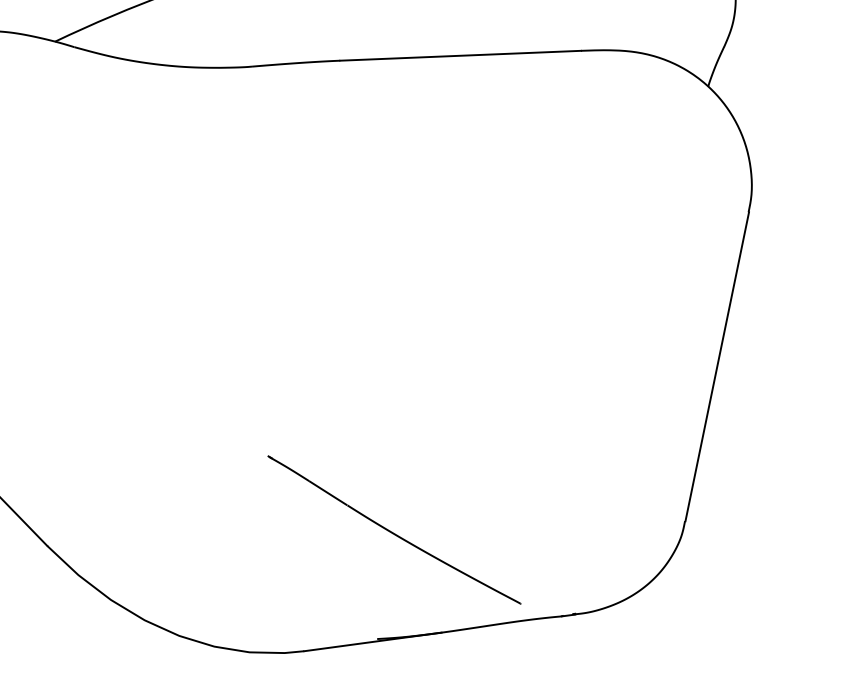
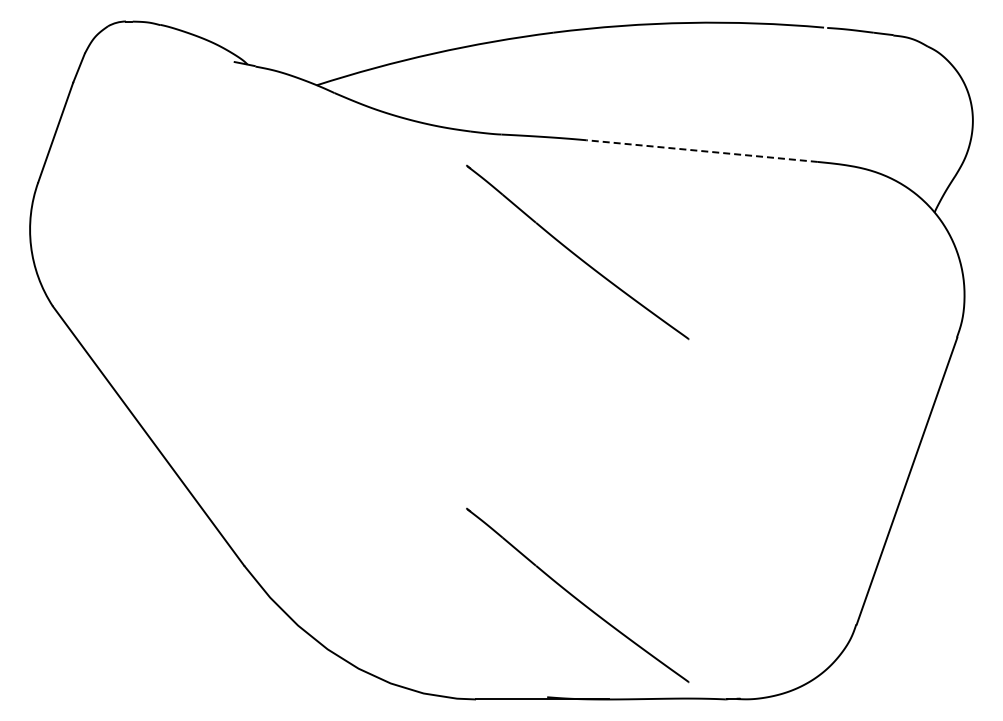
line: (460, 56) -> (701, 151), solid -> dashed
part: (346, 177) -> (577, 252), added

